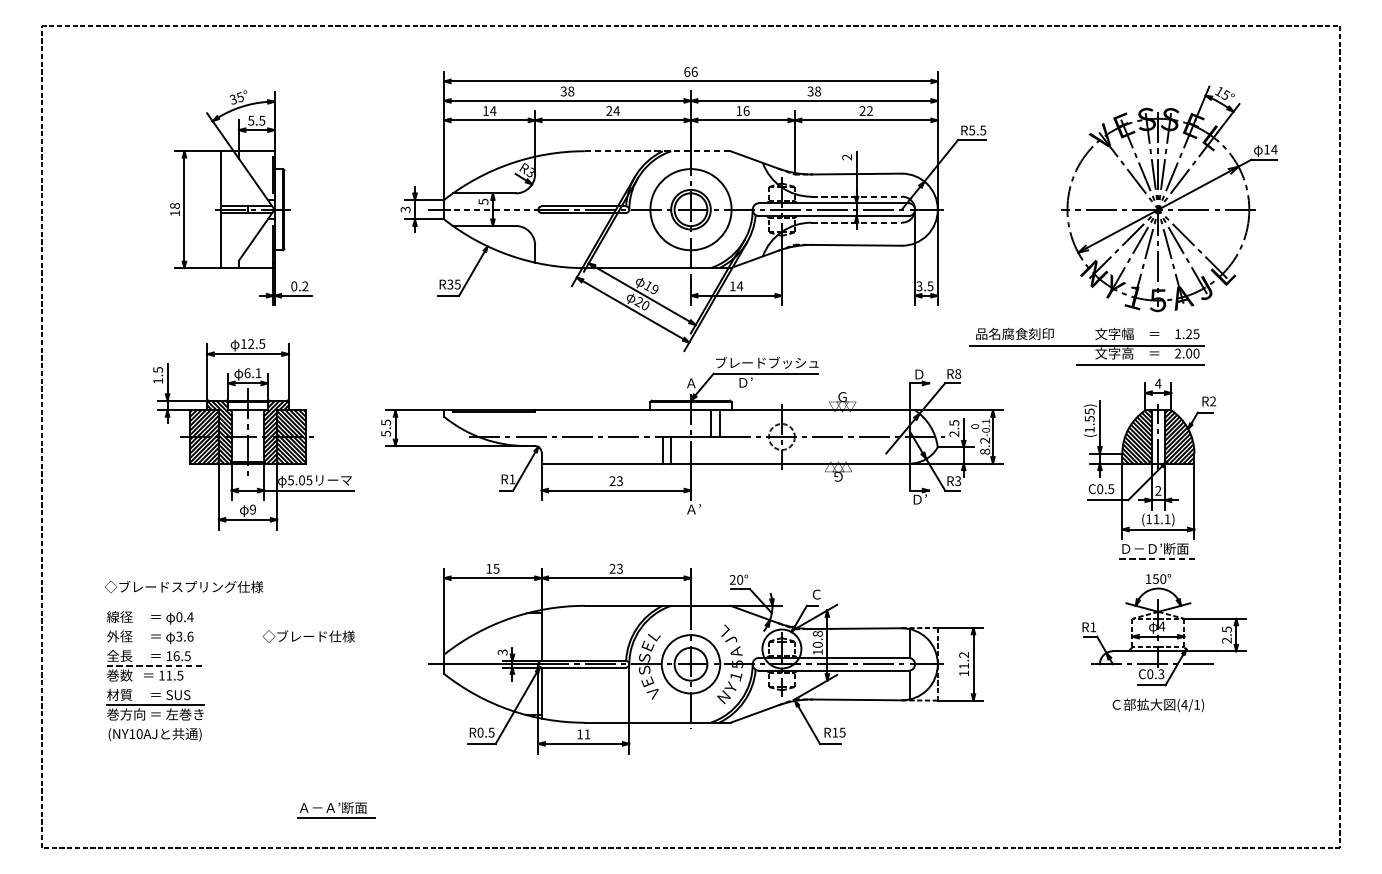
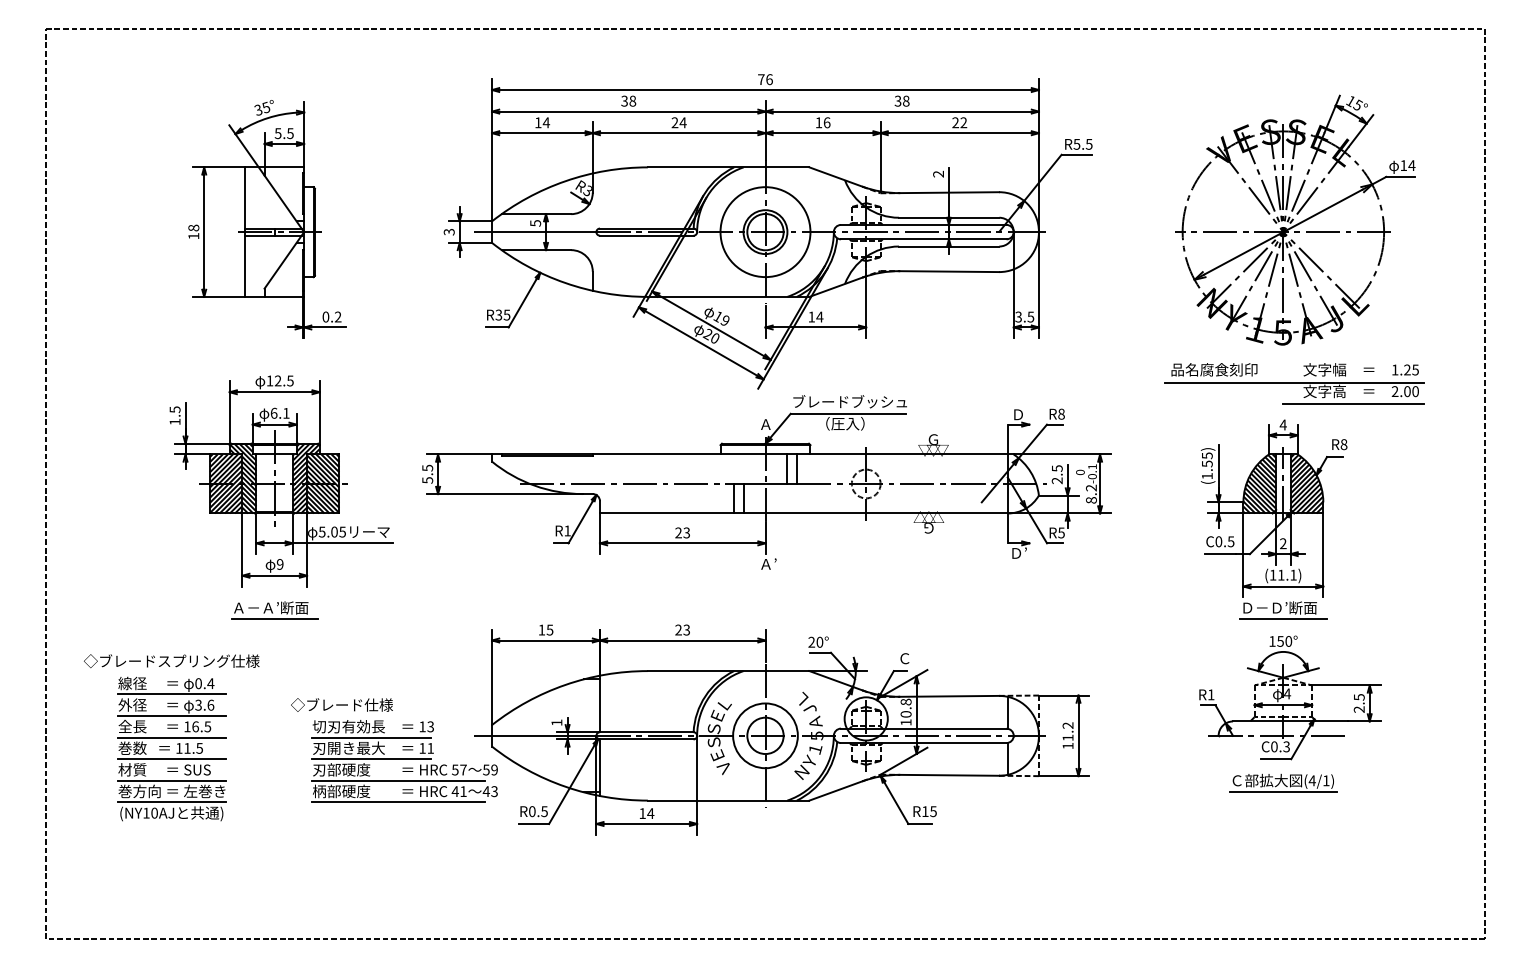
text: (687, 71) -> (761, 79), 66 -> 76
line: (657, 151) -> (728, 167), dashed -> solid
line: (857, 196) -> (949, 217), dashed -> solid
line: (491, 210) -> (544, 232), dashed -> solid
line: (857, 222) -> (949, 246), dashed -> solid
part: (1087, 346) -> (1294, 383), moved
text: (759, 382) -> (841, 423), Ｄ’ -> （圧入）
text: (1212, 401) -> (1343, 444), R2 -> R8
text: (958, 480) -> (1061, 532), R3 -> R5
line: (1158, 558) -> (1283, 618), dashed -> solid
text: (183, 587) -> (171, 661), moved
line: (154, 626) -> (171, 694), added
line: (154, 646) -> (171, 716), added
text: (502, 652) -> (556, 722), 3 -> 1
line: (154, 665) -> (171, 737), dashed -> solid
line: (154, 685) -> (171, 759), added
part: (365, 687) -> (404, 761), added
line: (1158, 714) -> (1283, 791), added
line: (154, 724) -> (171, 802), added
text: (587, 734) -> (650, 813), 11 -> 14
part: (336, 810) -> (274, 610), moved

